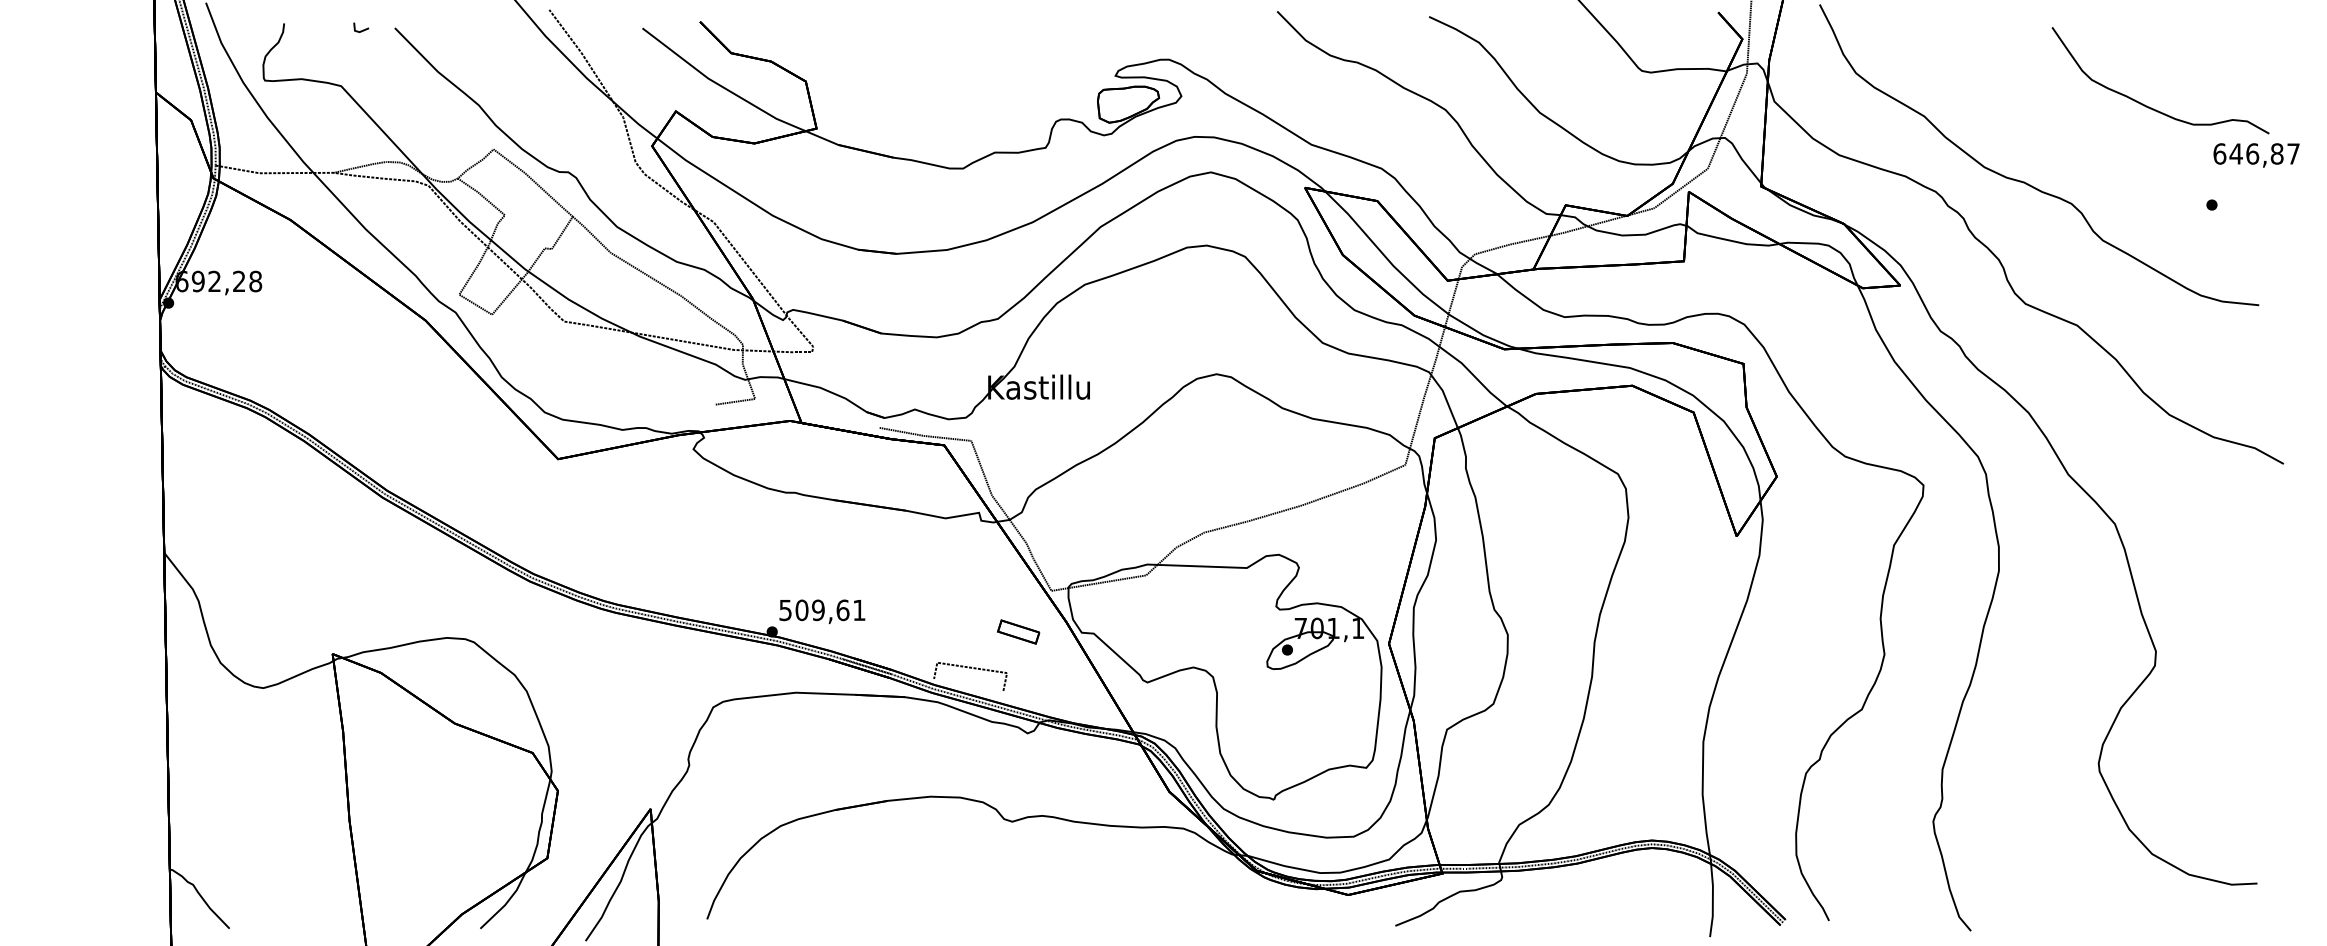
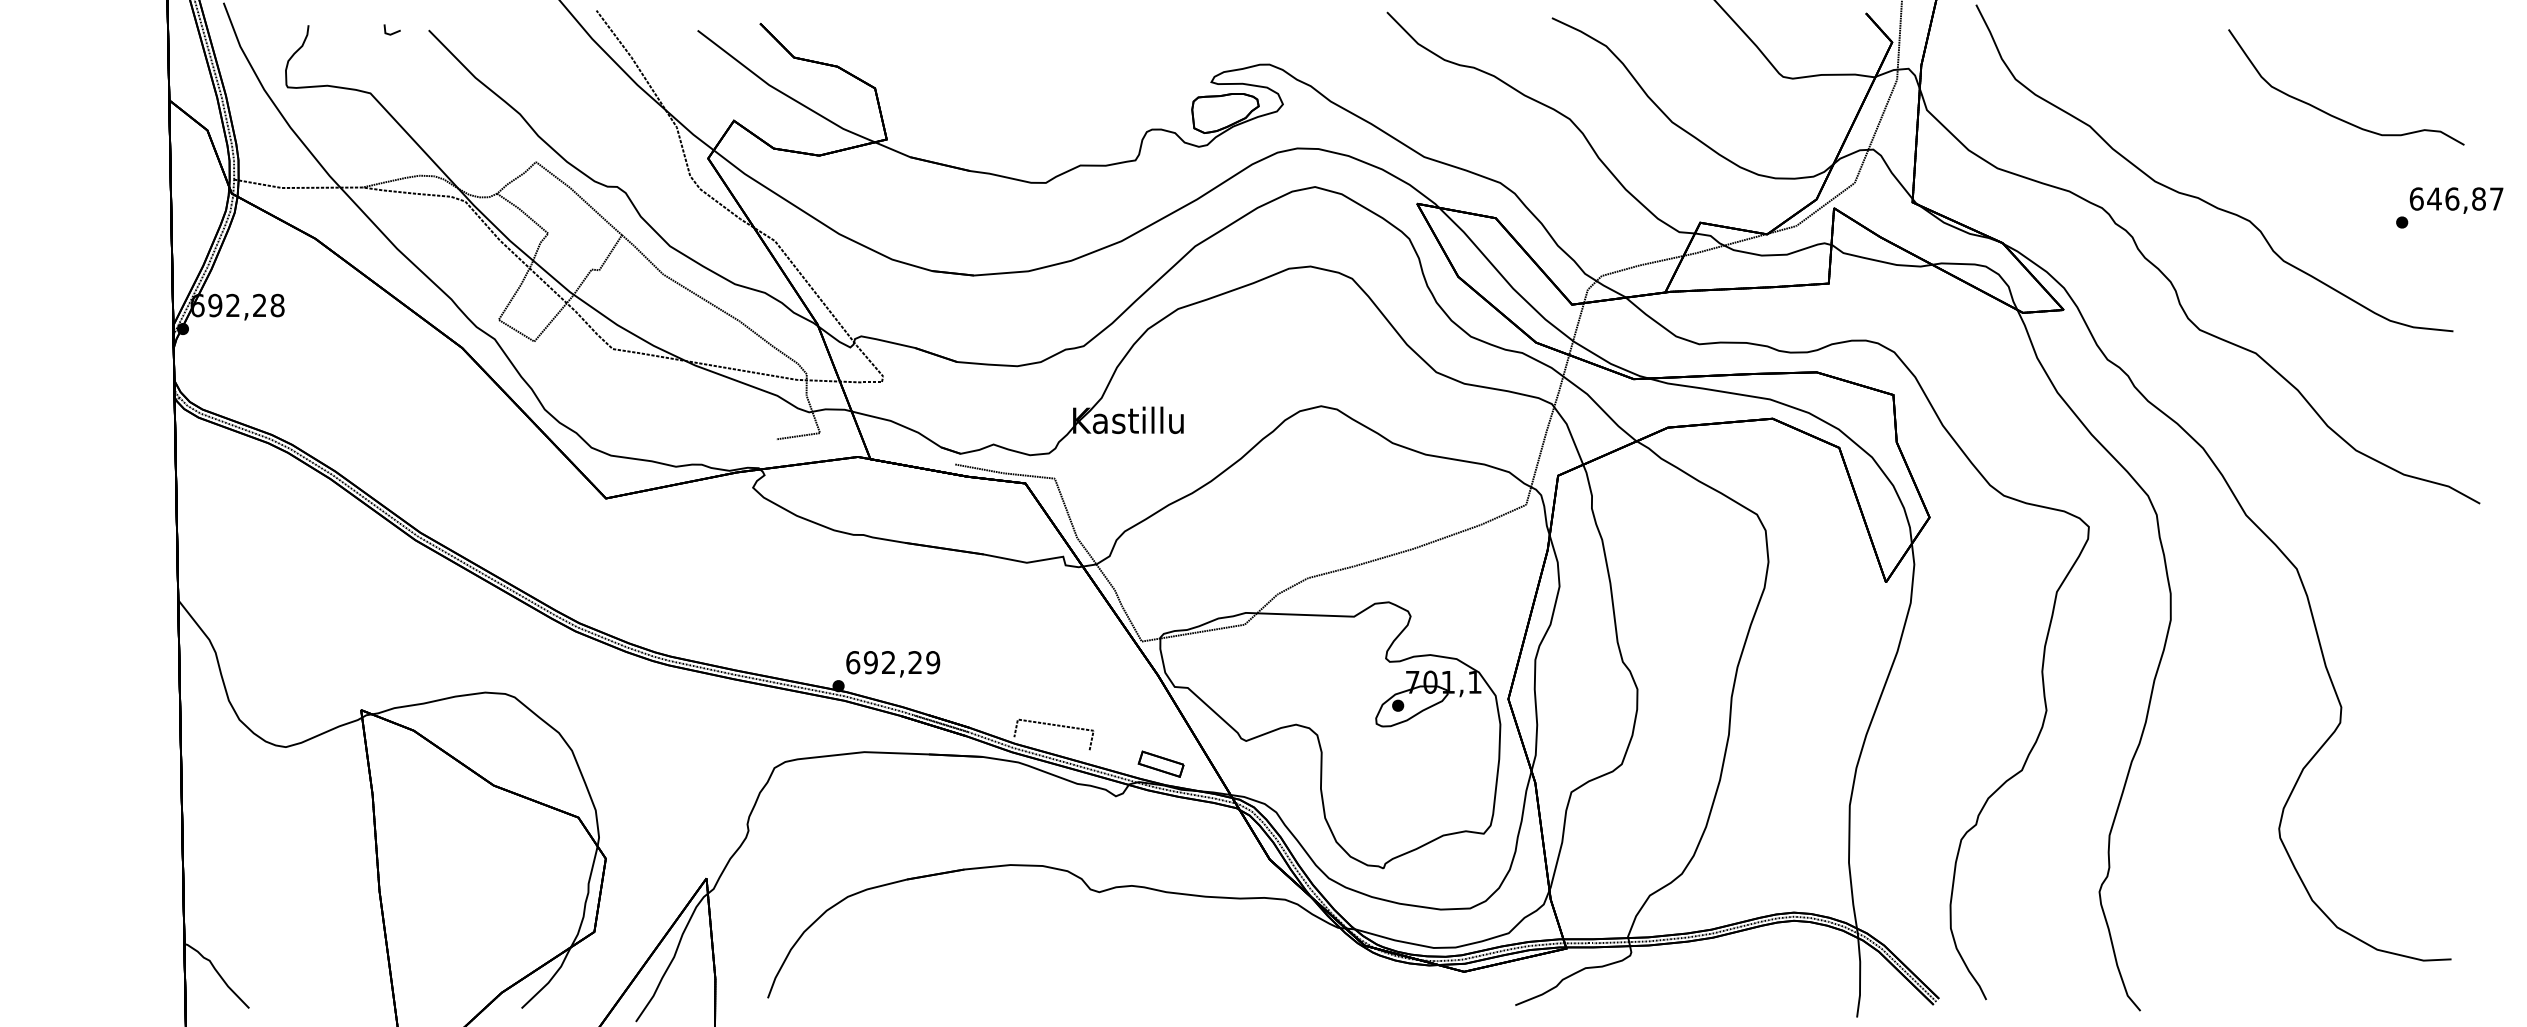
text: (2256, 155) -> (2456, 200), moved
text: (822, 610) -> (893, 662), 509,61 -> 692,29
part: (1018, 631) -> (1160, 763), moved

